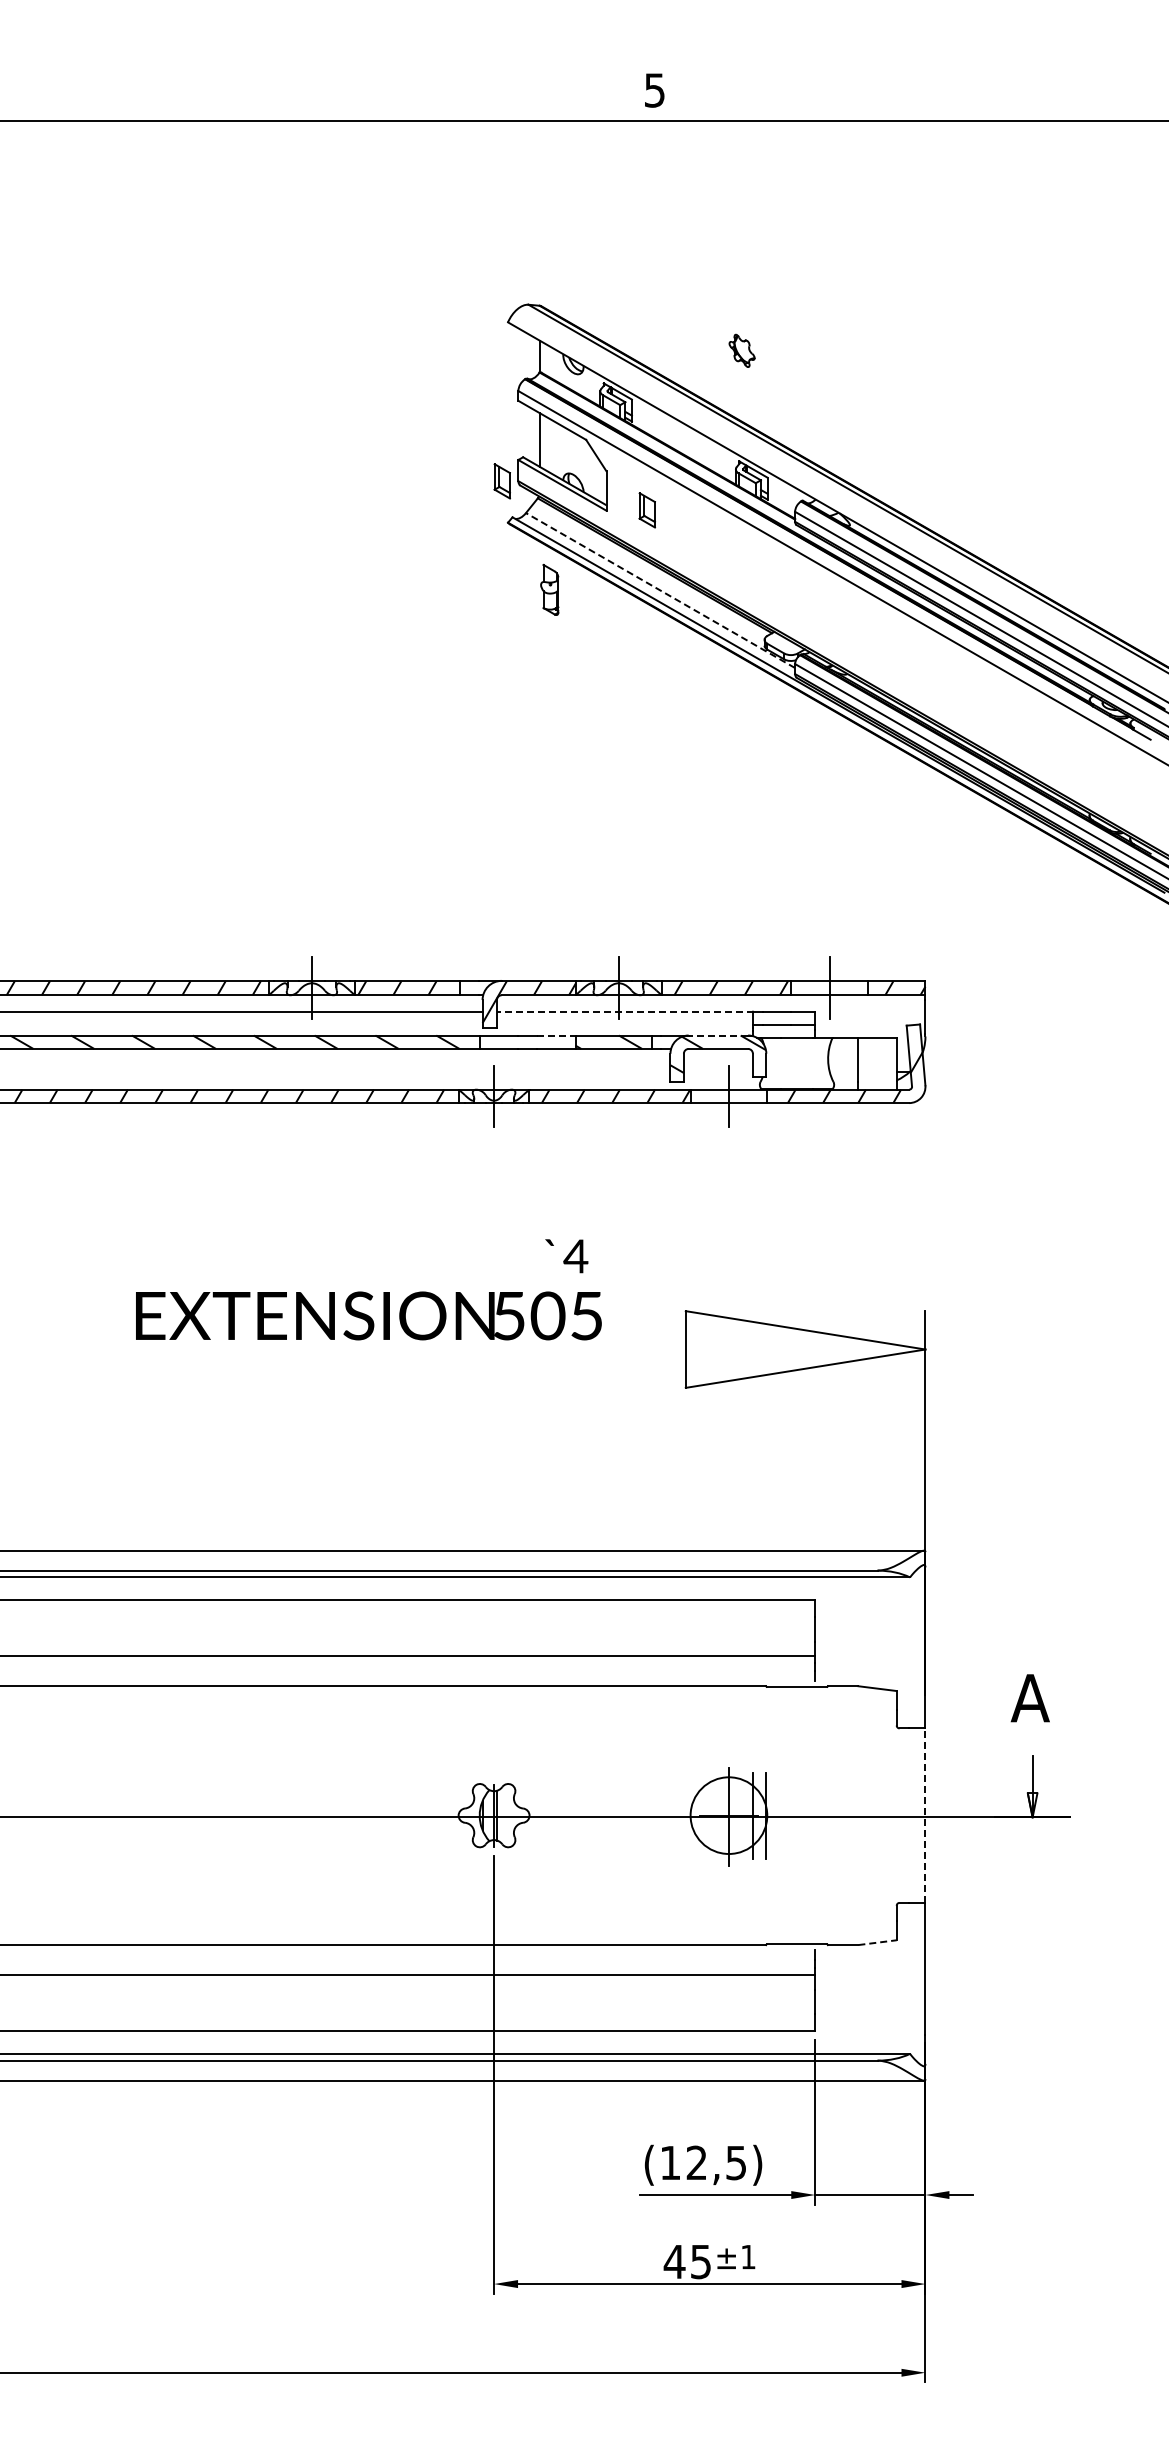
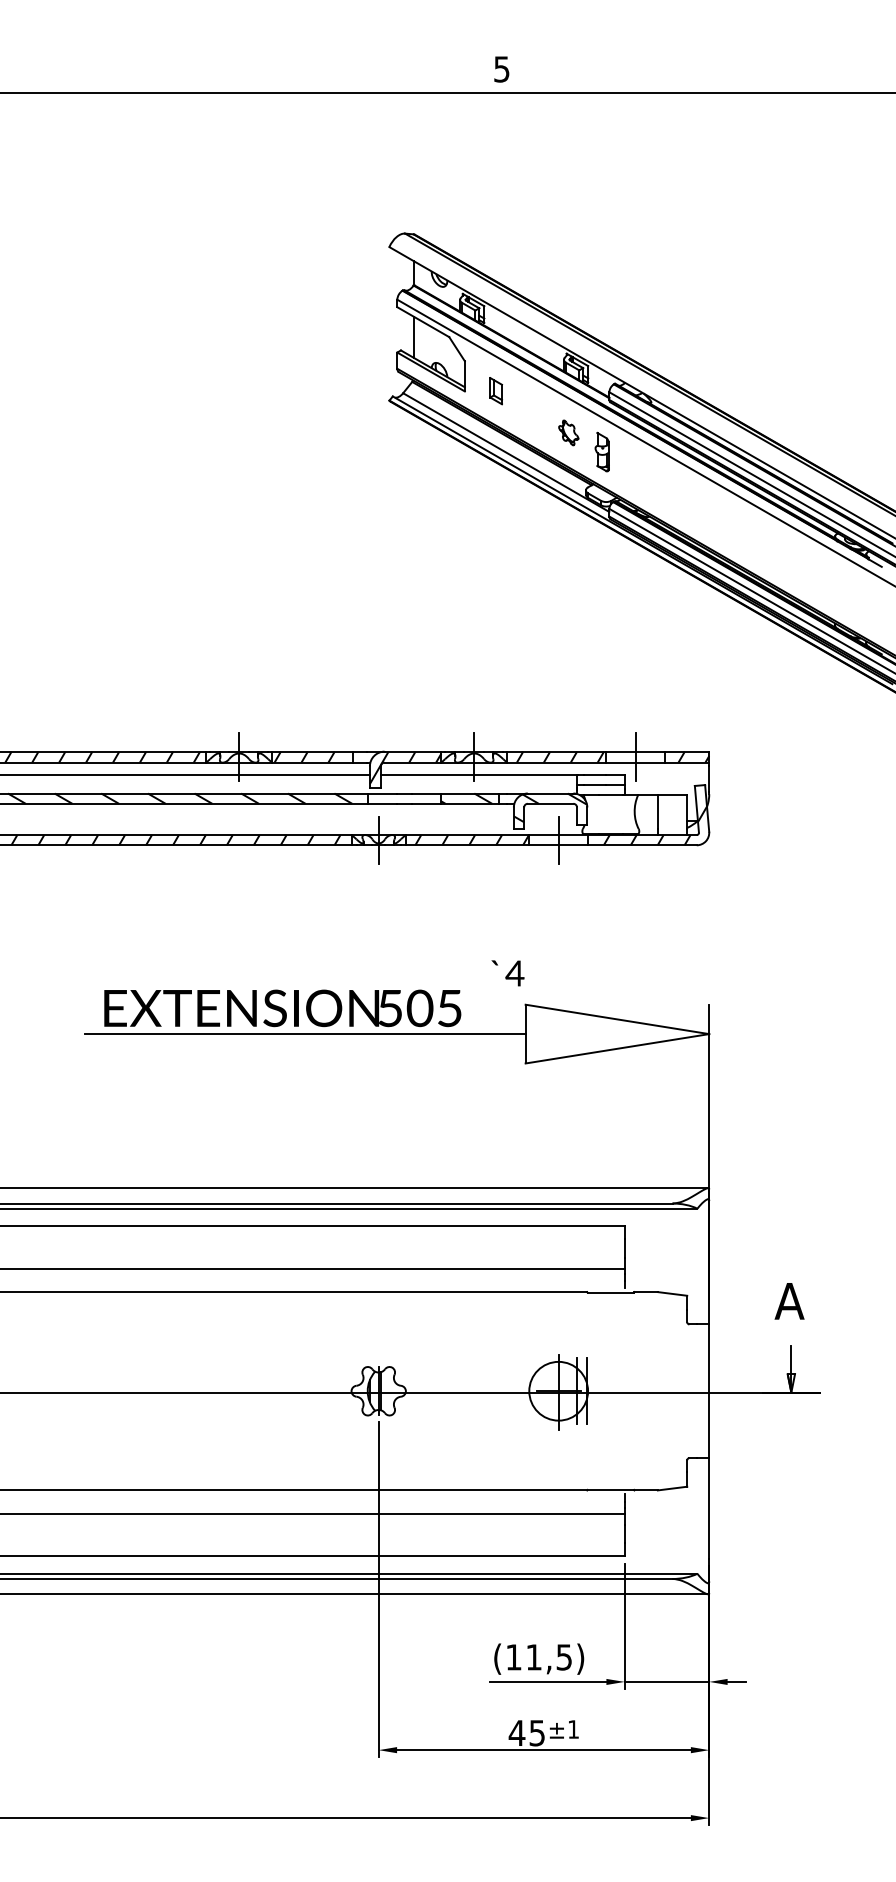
part: (741, 350) -> (568, 432), moved
part: (501, 481) -> (384, 369), removed
part: (549, 589) -> (602, 451), moved
line: (660, 590) -> (506, 452), dashed -> solid
line: (624, 1011) -> (478, 775), dashed -> solid
line: (556, 1035) -> (426, 793), dashed -> solid
line: (718, 1035) -> (550, 793), dashed -> solid
text: (566, 1256) -> (507, 973), moved
line: (397, 1349) -> (304, 1034), added
line: (925, 1815) -> (709, 1391), dashed -> solid
line: (878, 1942) -> (673, 1488), dashed -> solid
text: (696, 2162) -> (533, 1657), (12,5) -> (11,5)

